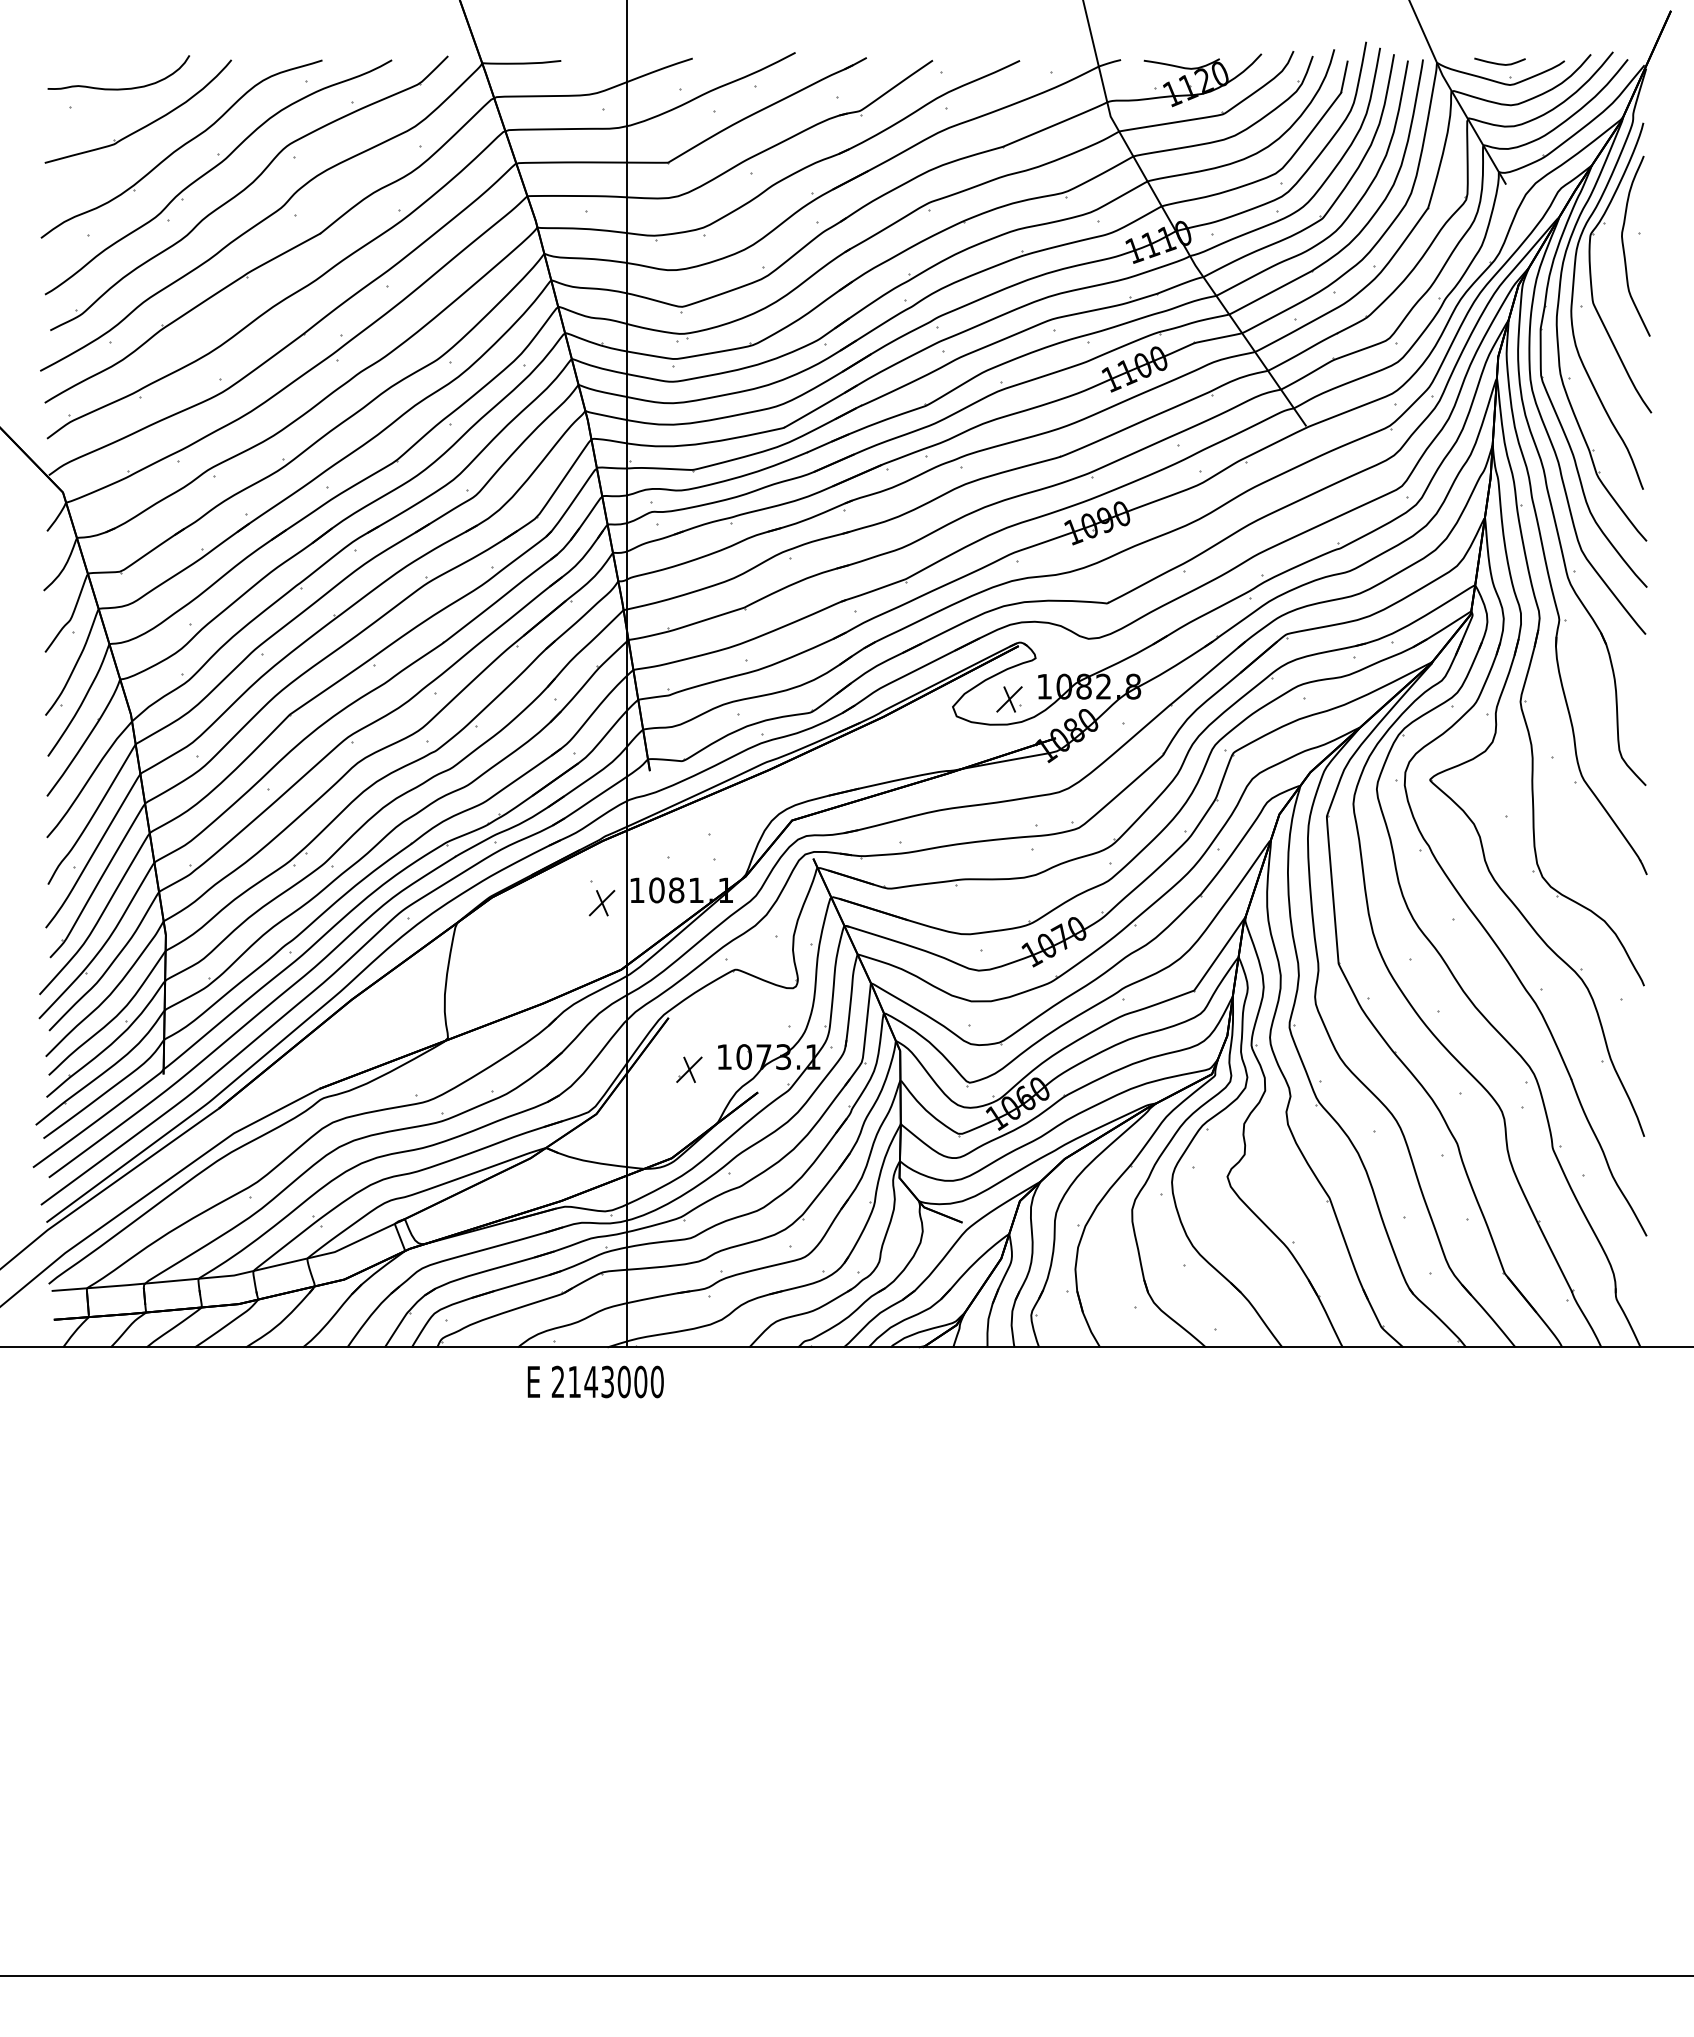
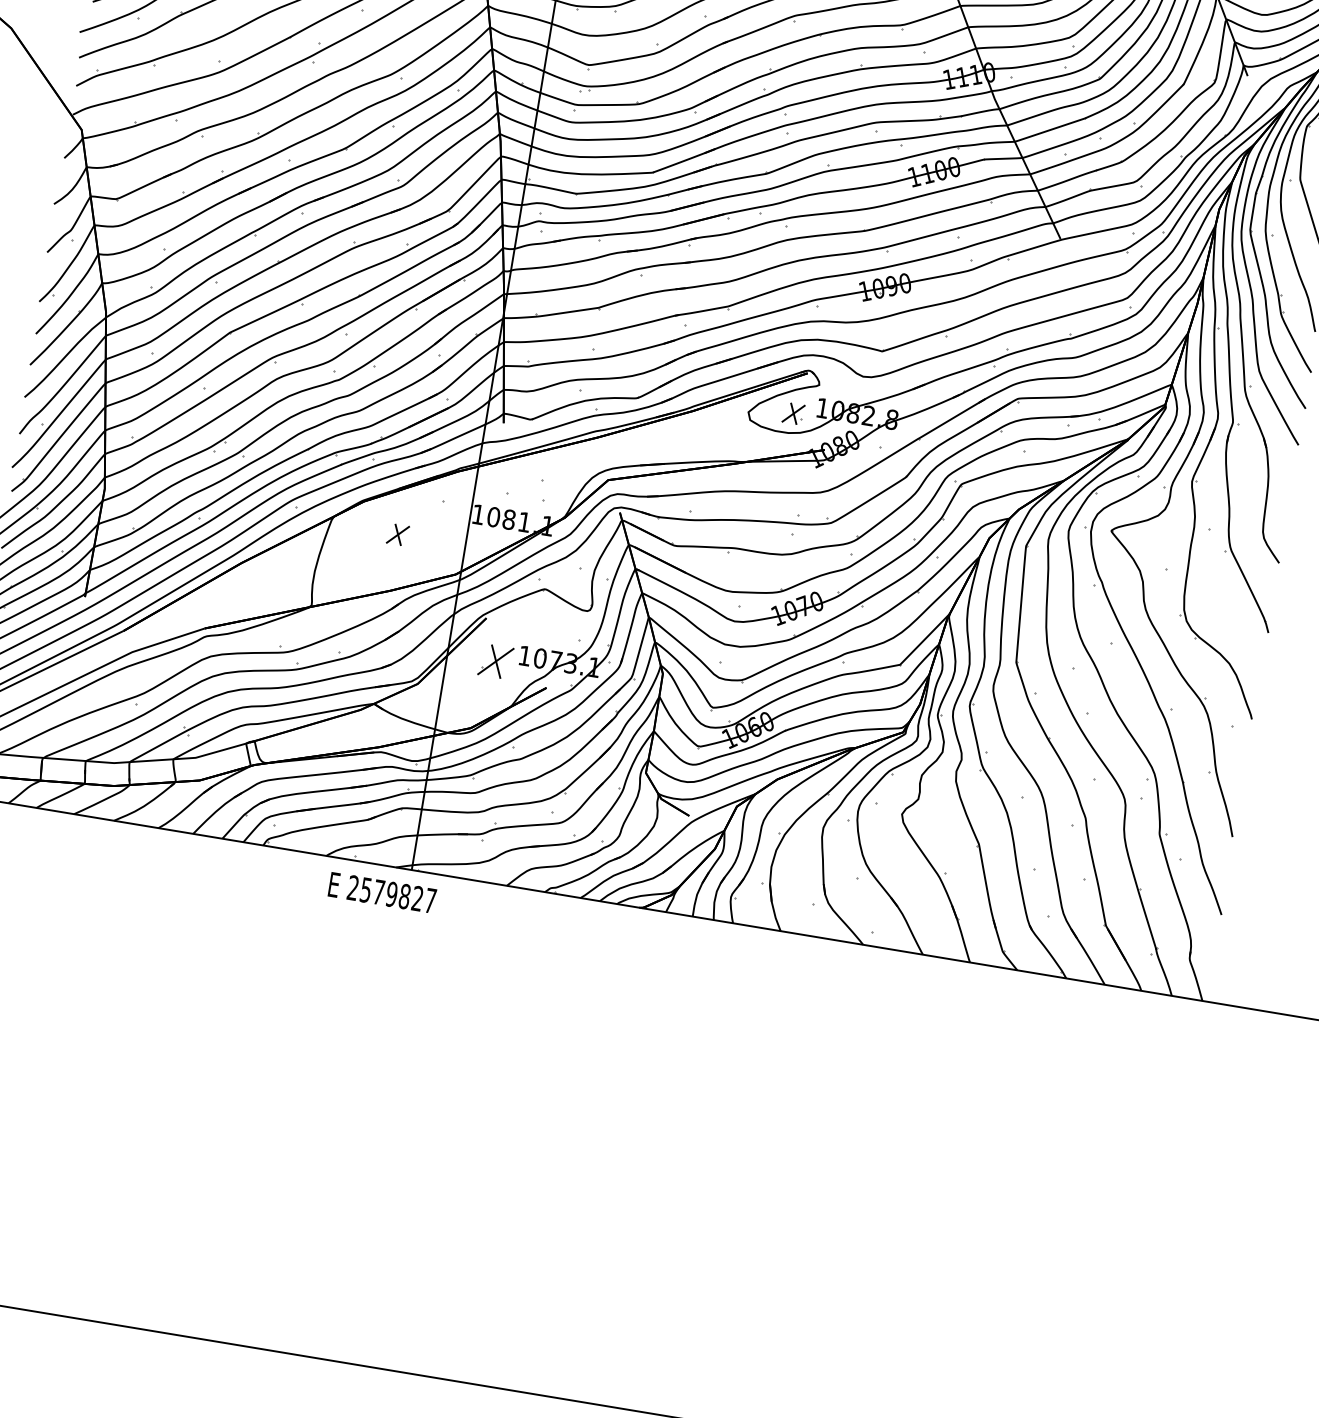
part: (601, 903) -> (397, 535), moved
part: (689, 1069) -> (496, 661), size x1.6
text: (615, 1381) -> (398, 895), 2143000 -> 2579827

